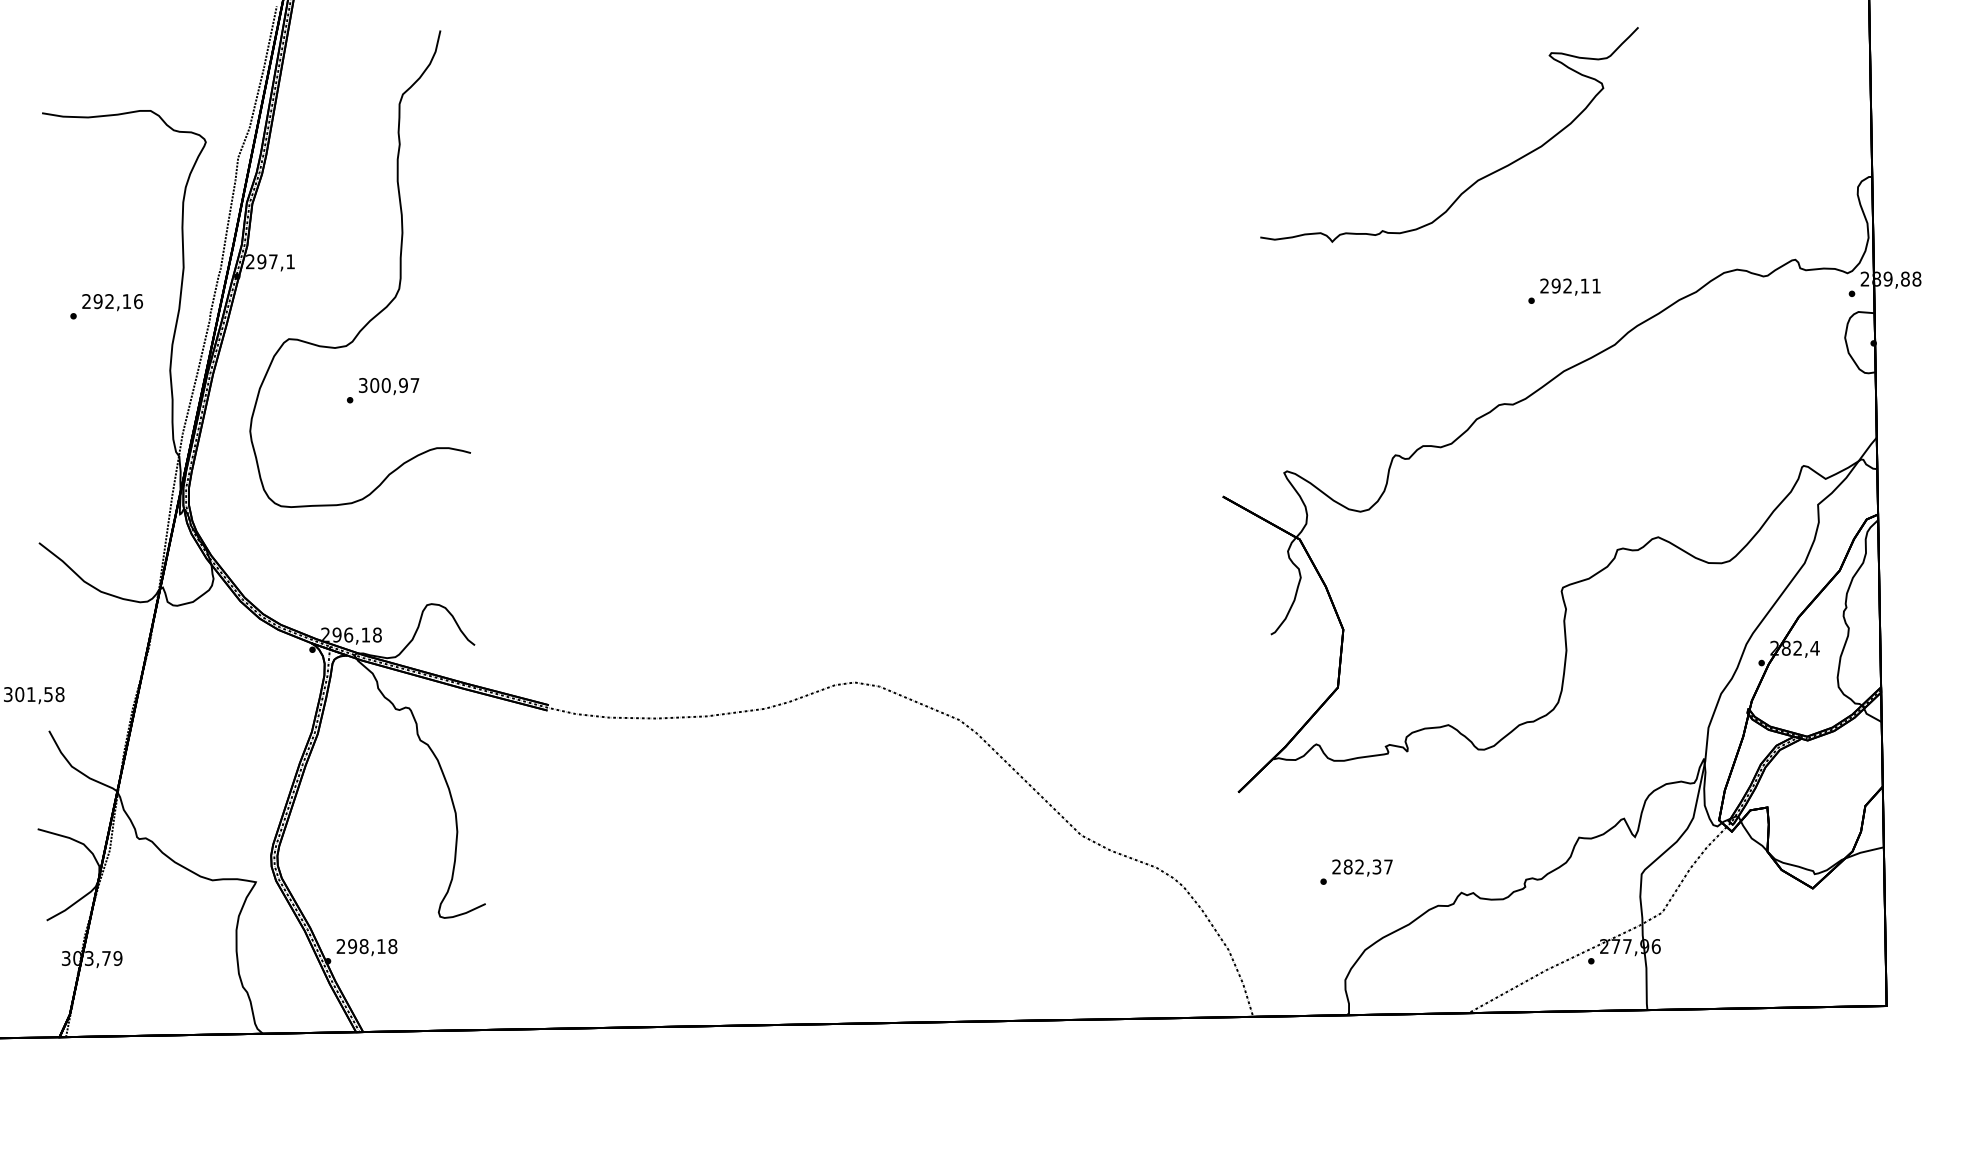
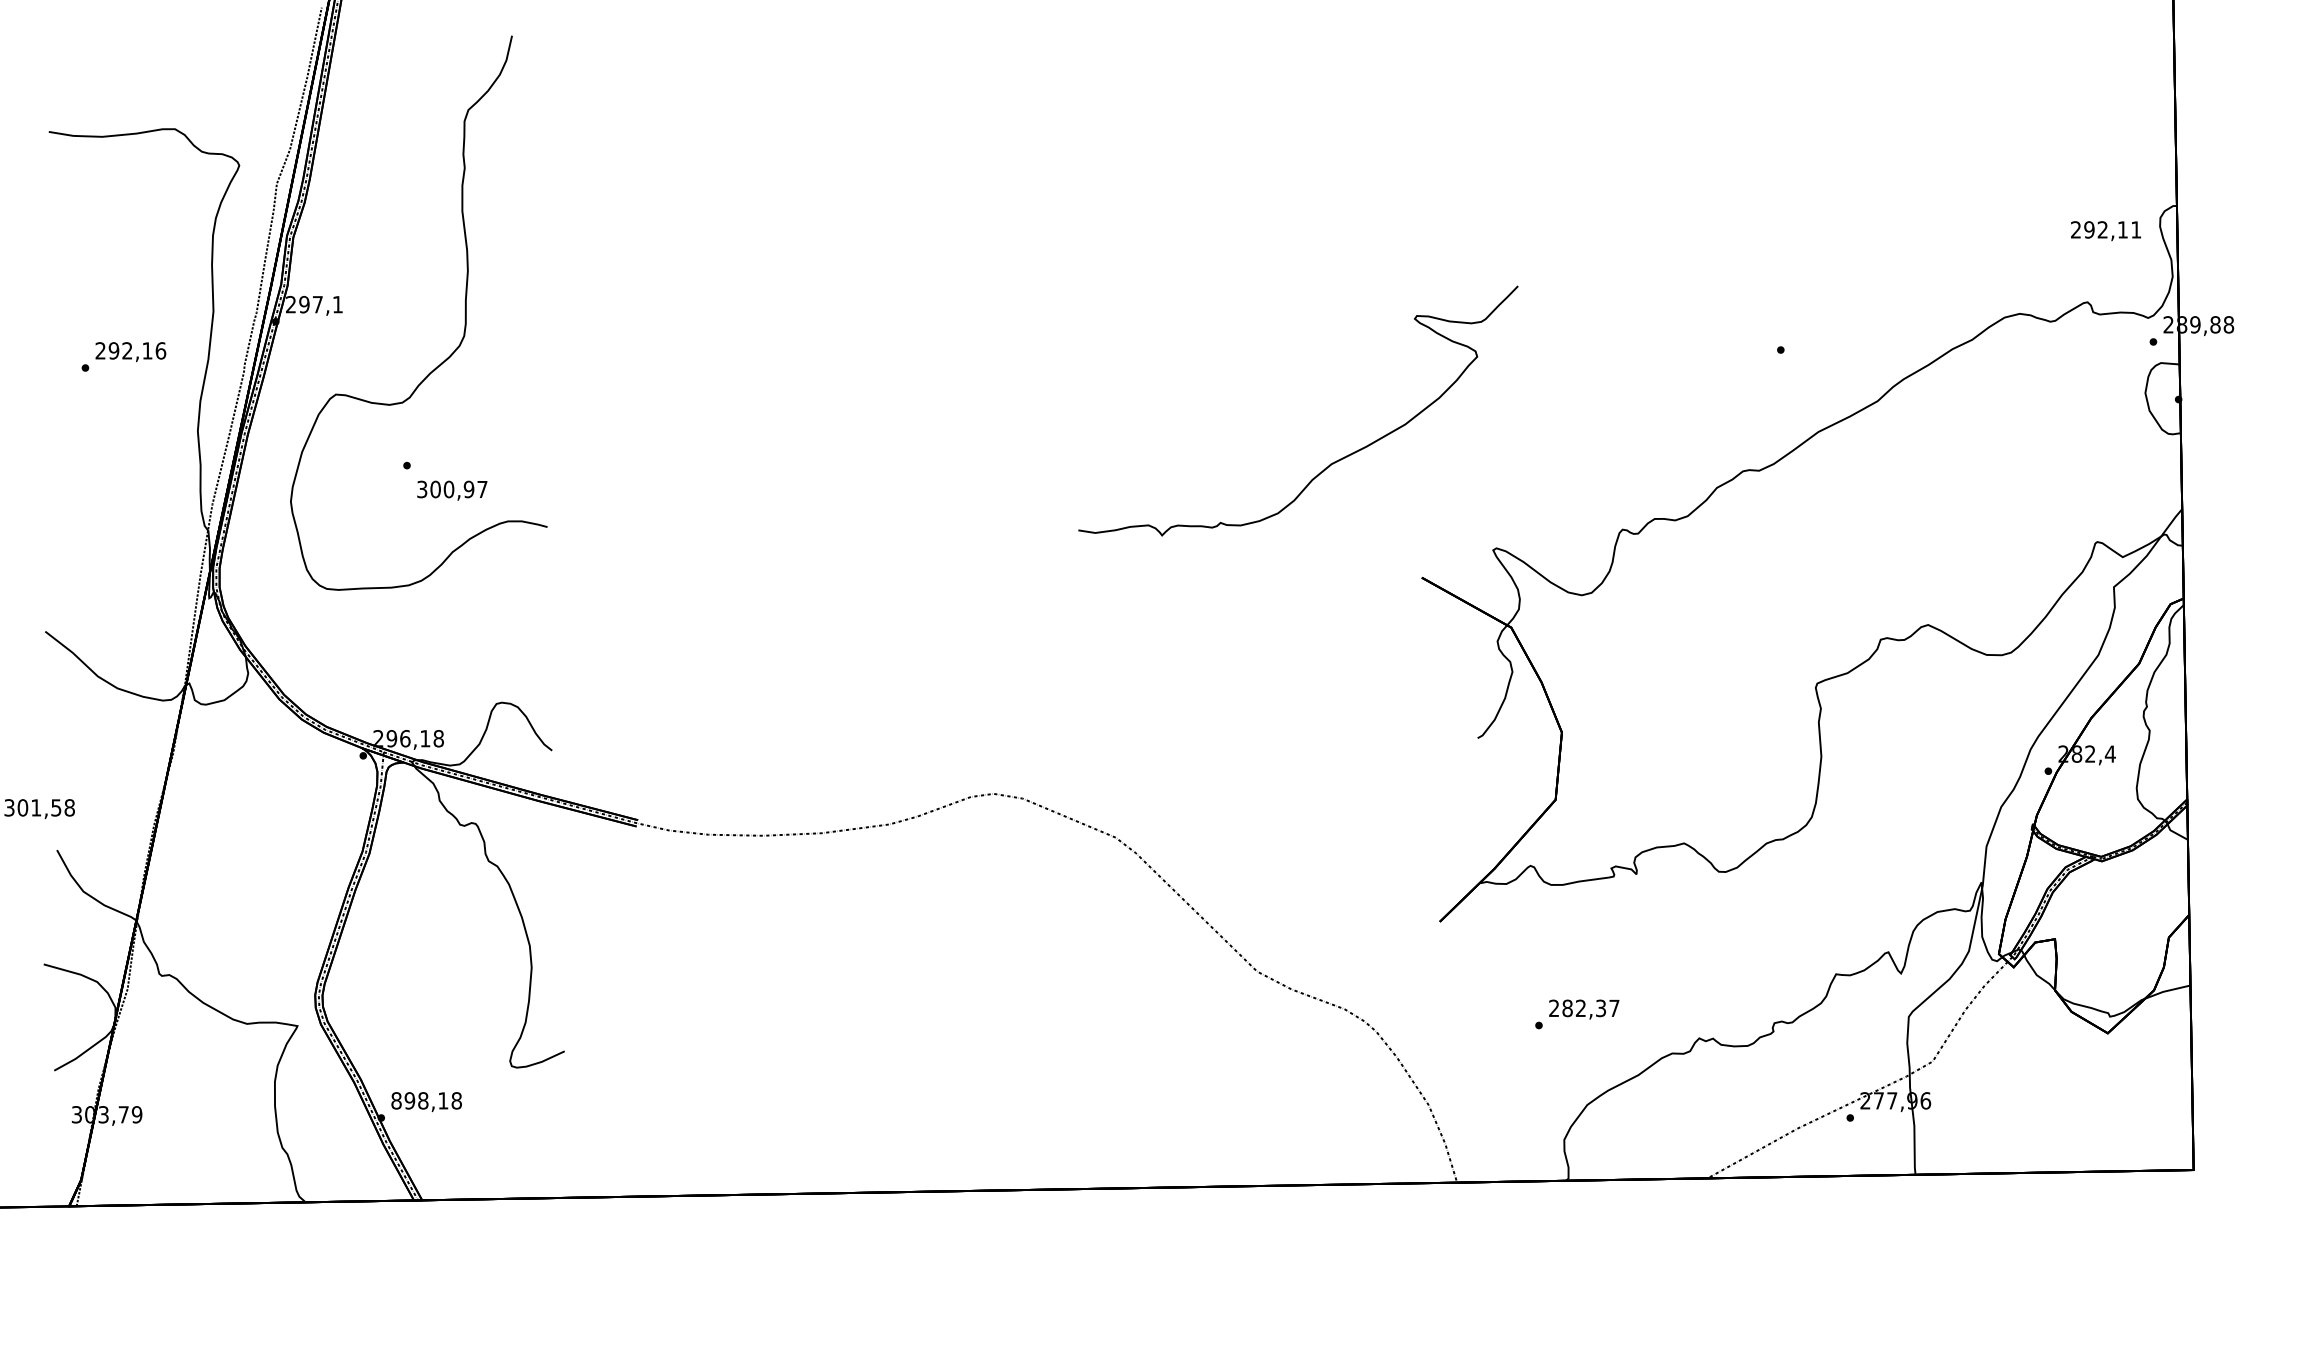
curve: (1477, 179) -> (1330, 463), moved
text: (1570, 287) -> (2105, 231), moved
text: (389, 386) -> (452, 490), moved
text: (341, 946) -> (396, 1100), 298,18 -> 898,18

